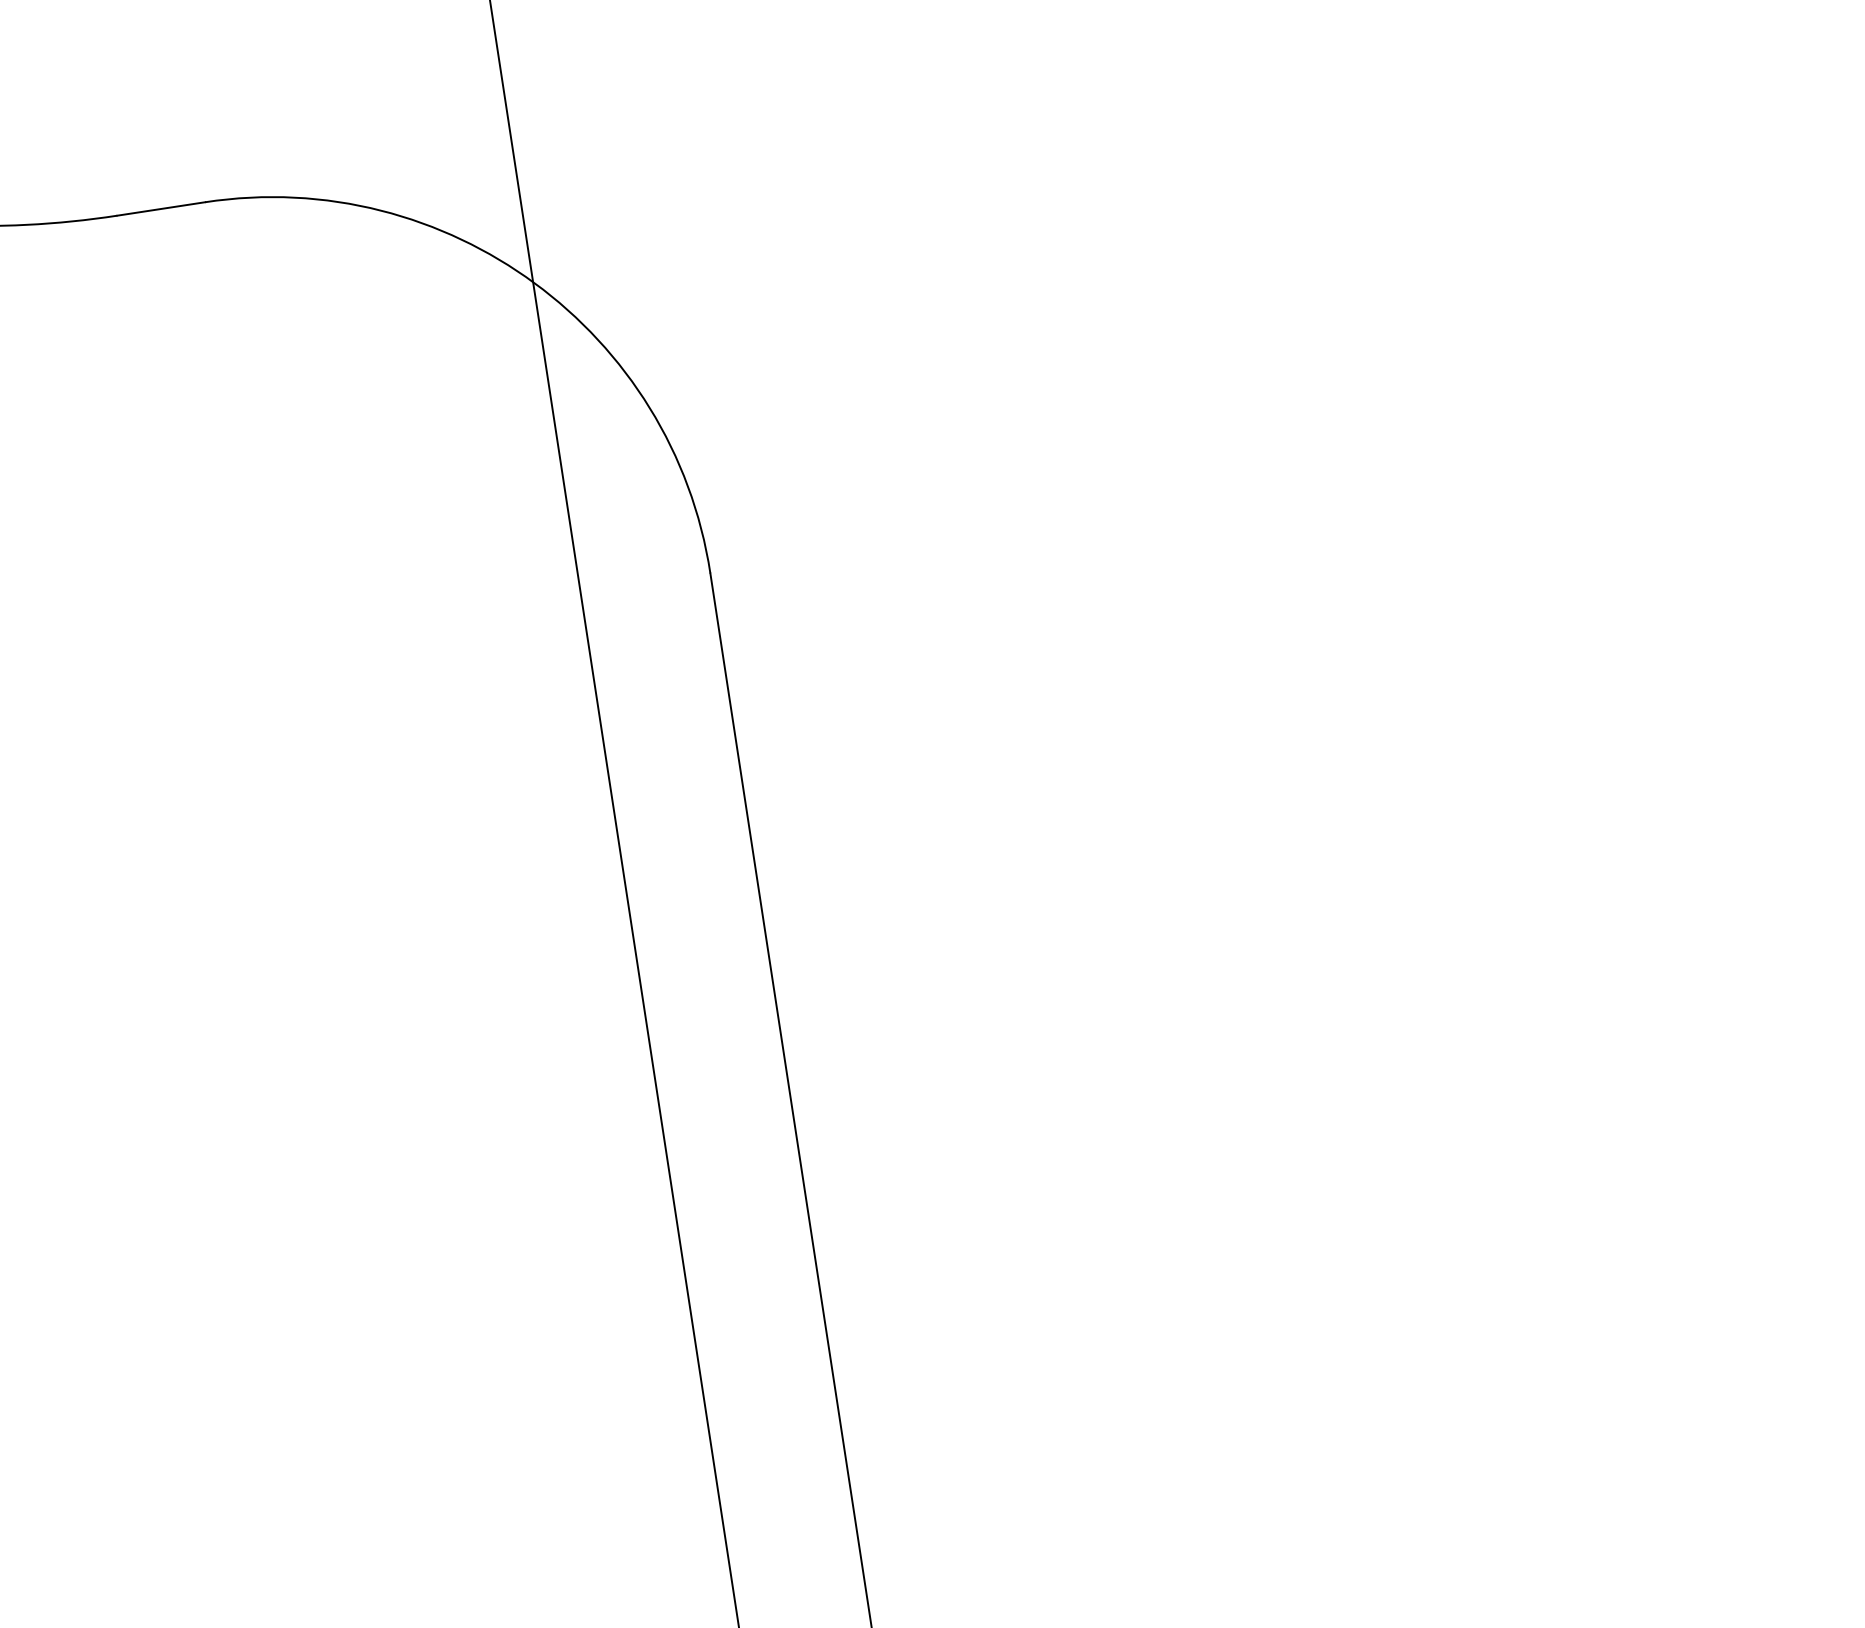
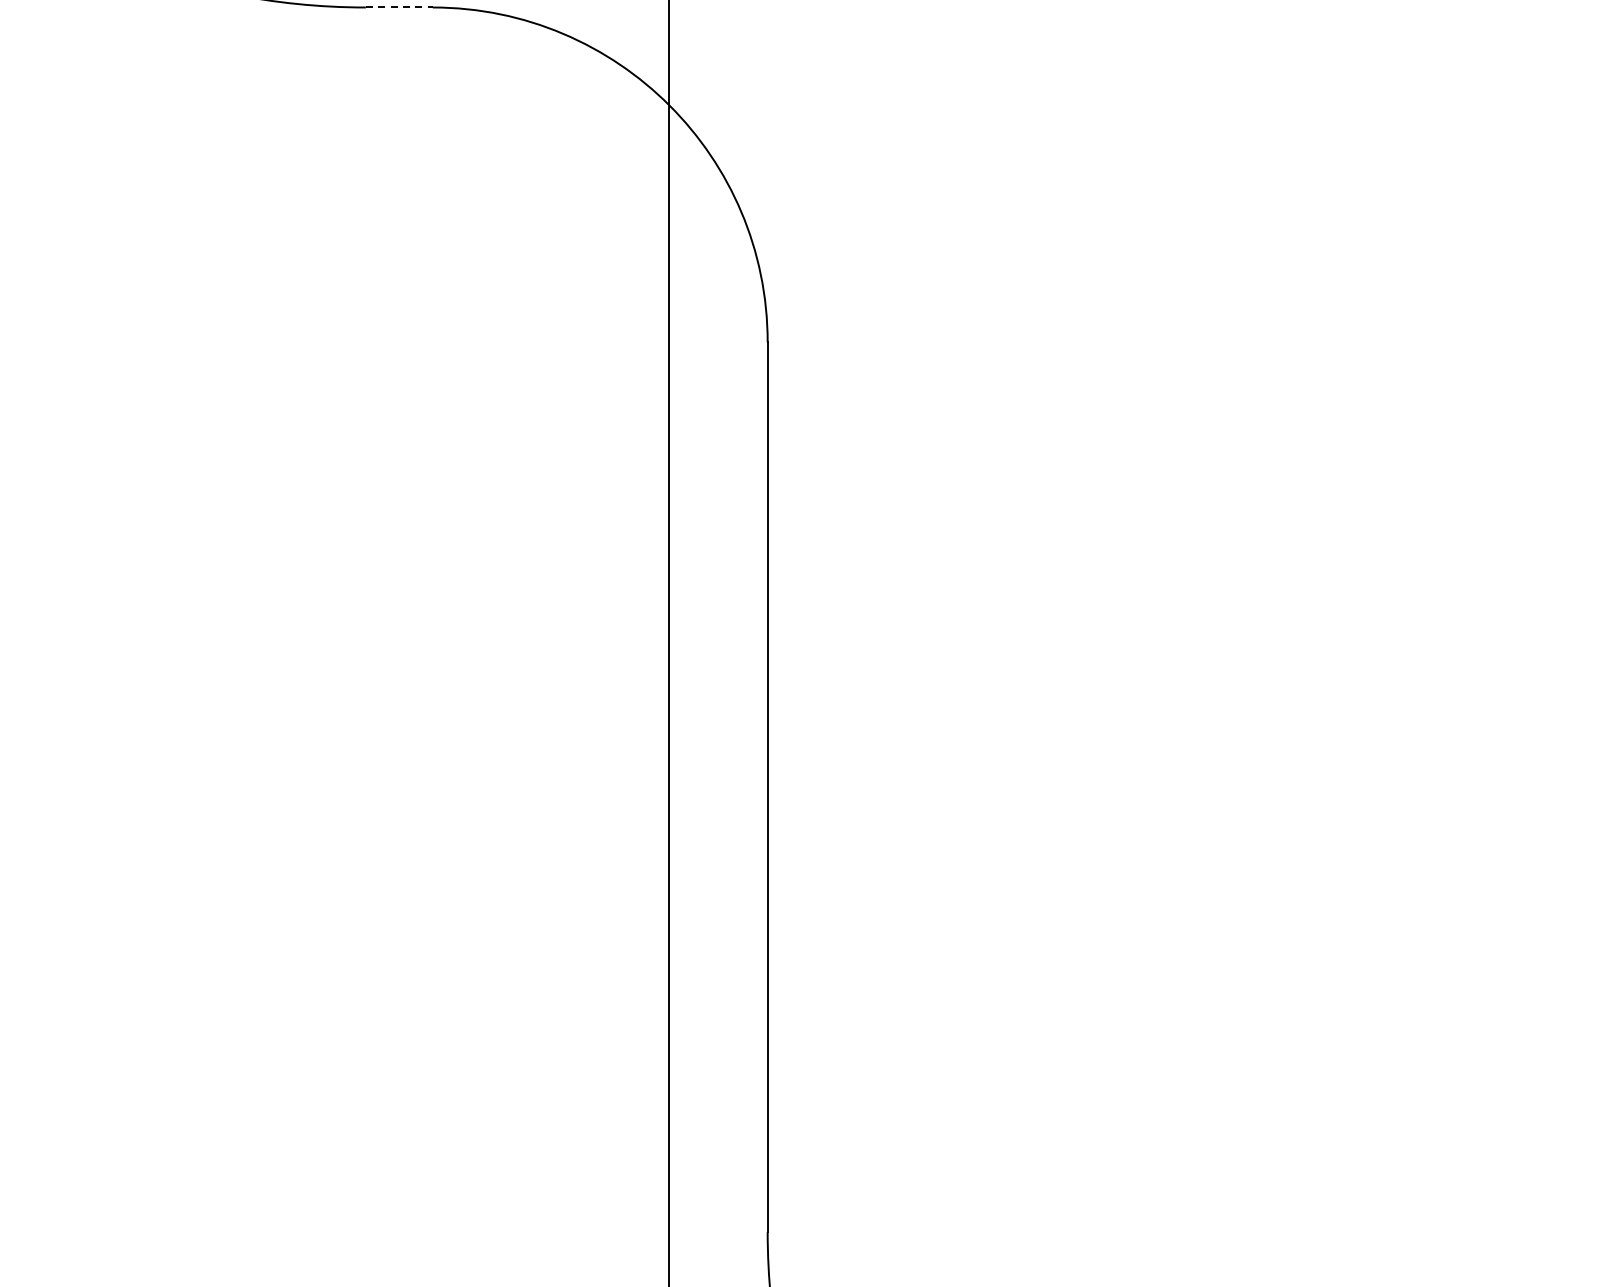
line: (161, 208) -> (399, 7), solid -> dashed

